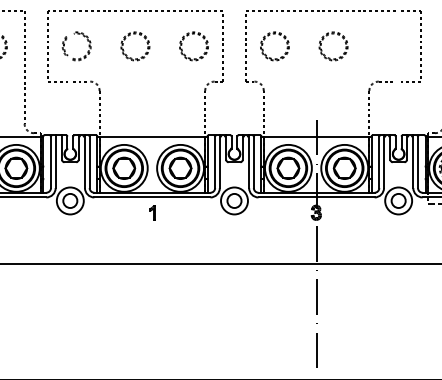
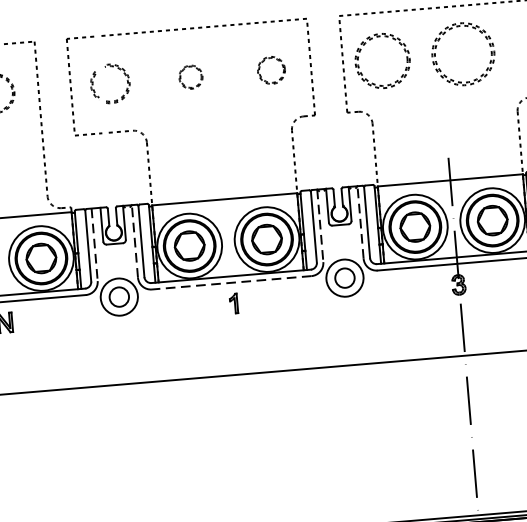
circle: (135, 46) -> (191, 77), size x0.6
circle: (193, 46) -> (270, 70), size x0.7
circle: (274, 46) -> (382, 61), size x1.4
circle: (333, 46) -> (463, 54), size x1.6
line: (84, 161) -> (134, 241), solid -> dashed
line: (249, 161) -> (361, 222), solid -> dashed
line: (55, 162) -> (94, 245), solid -> dashed
line: (219, 162) -> (319, 227), solid -> dashed
line: (151, 197) -> (230, 282), solid -> dashed

